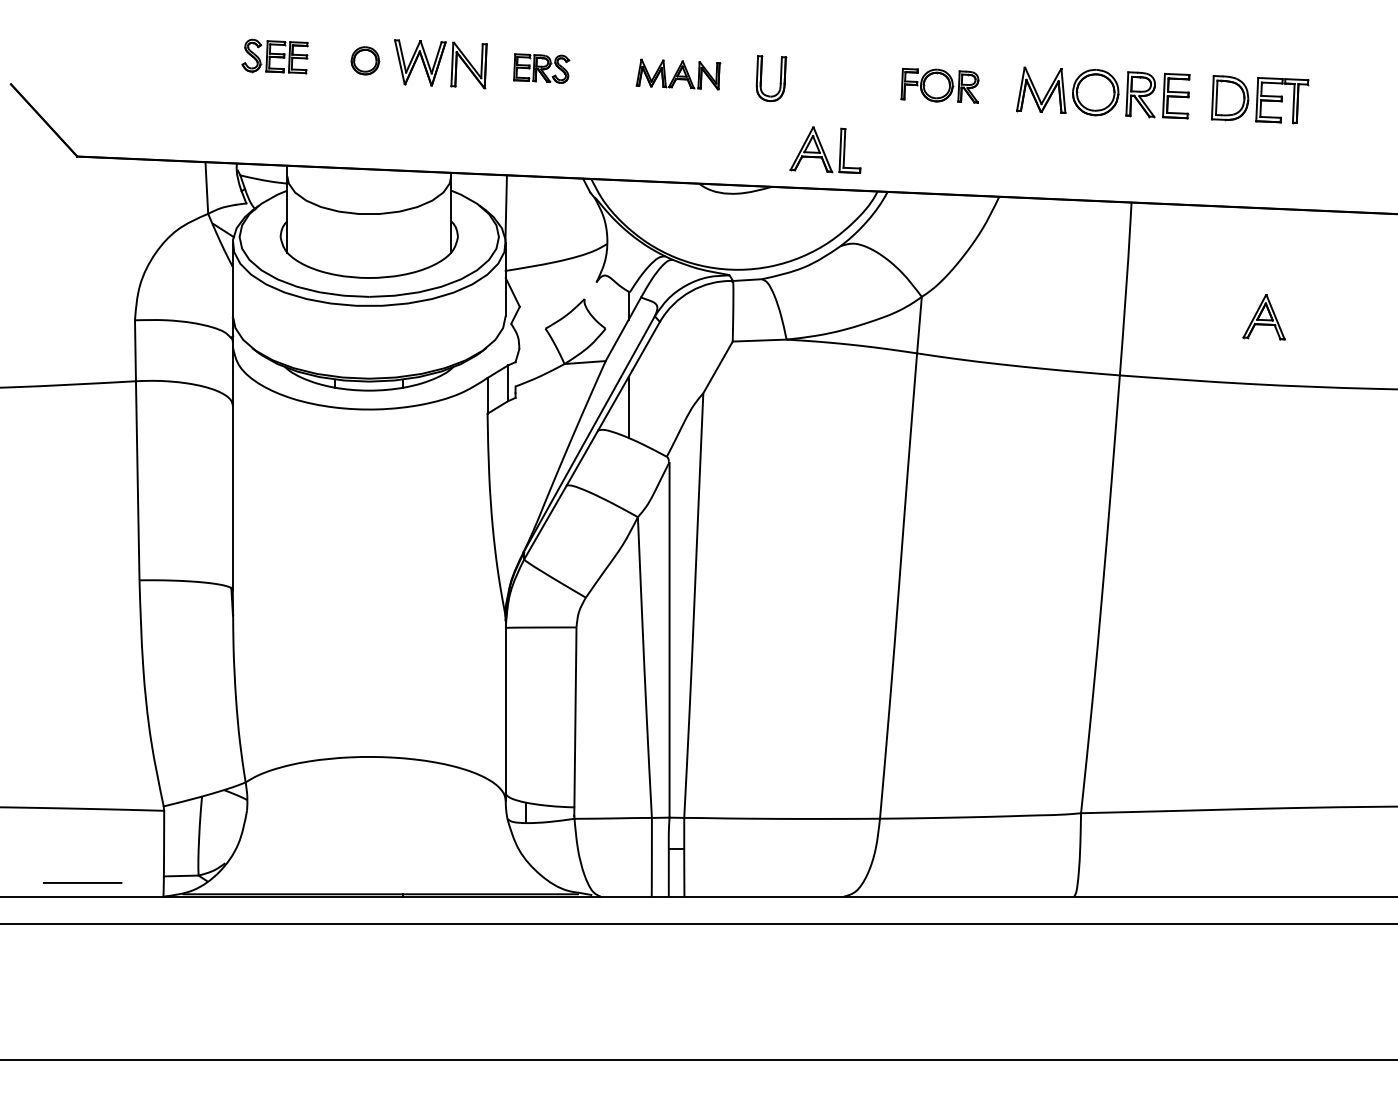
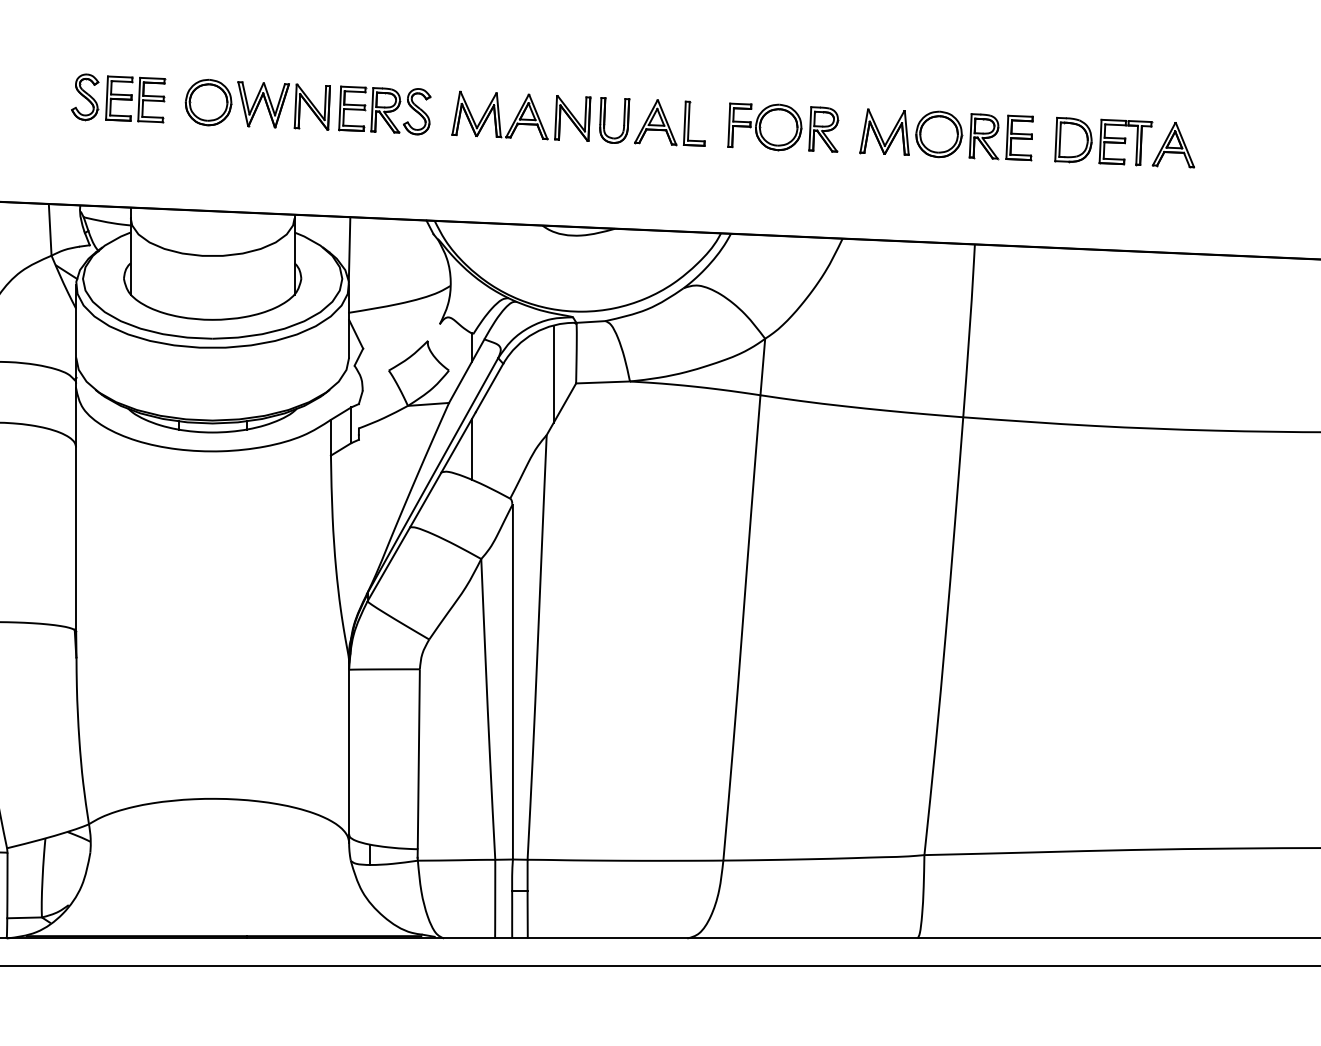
part: (274, 56) -> (117, 98), size x1.43
part: (365, 60) -> (208, 102), size x1.67
part: (541, 68) -> (384, 110), size x1.67
part: (678, 74) -> (521, 116), size x1.67
part: (940, 85) -> (783, 127), size x1.43
part: (825, 149) -> (669, 122), moved
part: (1263, 317) -> (1172, 145), moved
line: (710, 332) -> (553, 374), added

